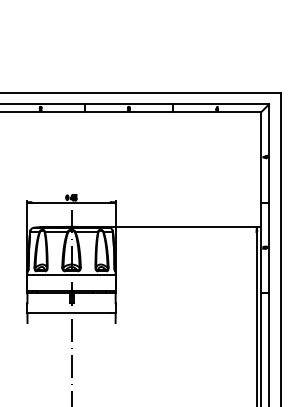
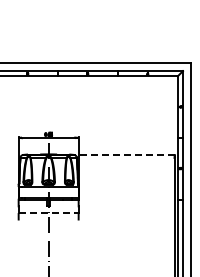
line: (181, 227) -> (123, 154), solid -> dashed
line: (69, 313) -> (47, 213), solid -> dashed

